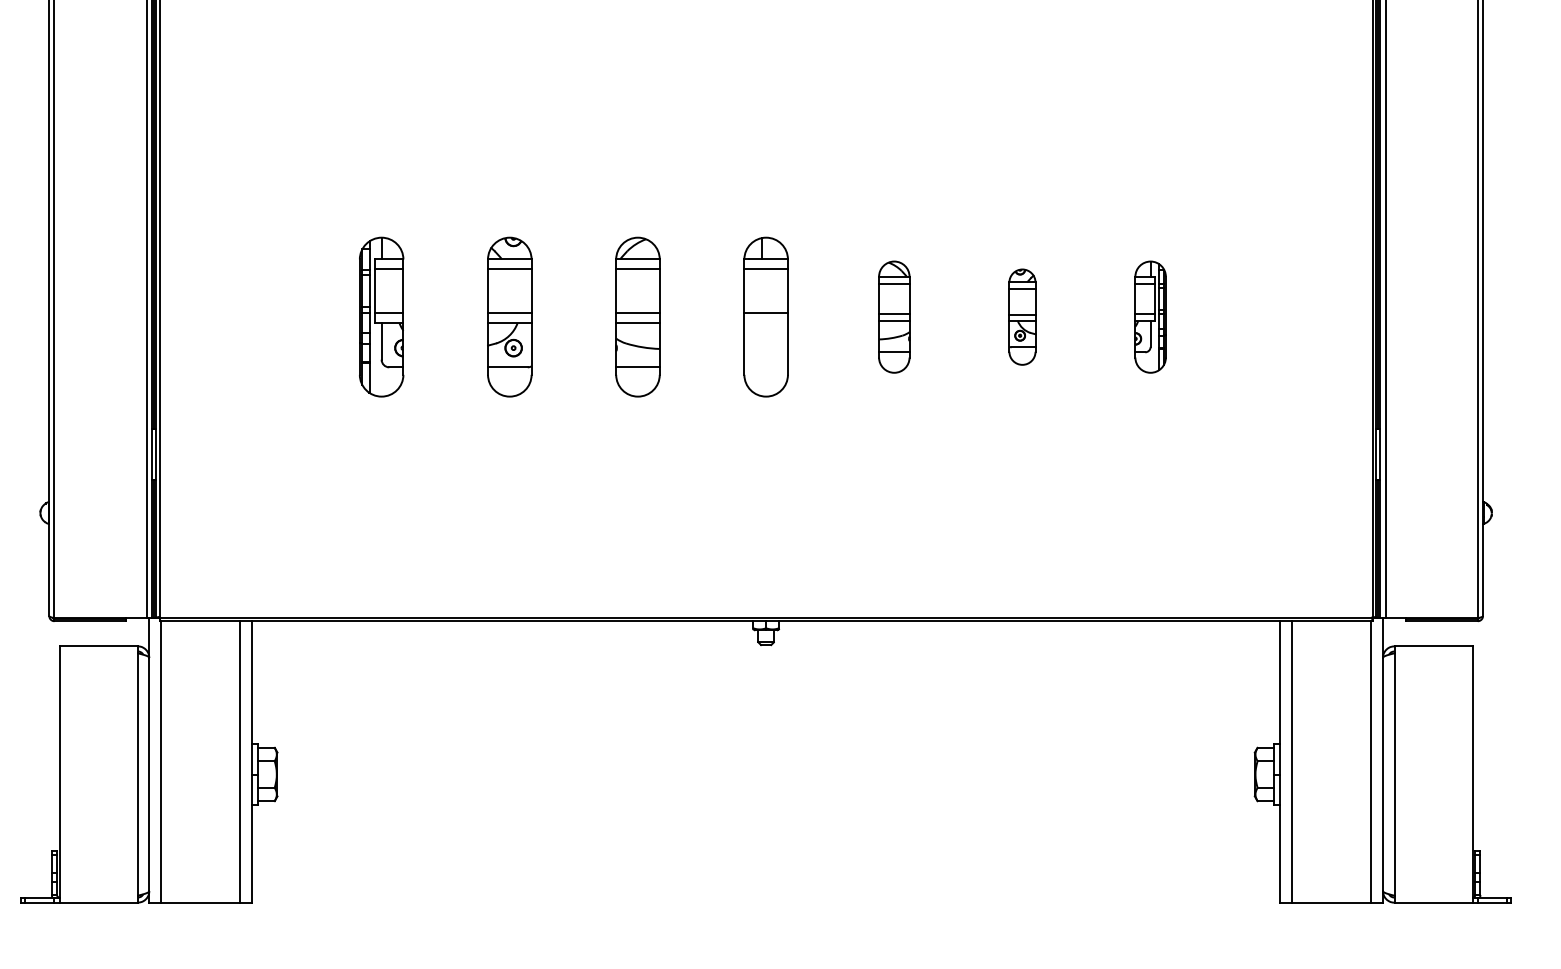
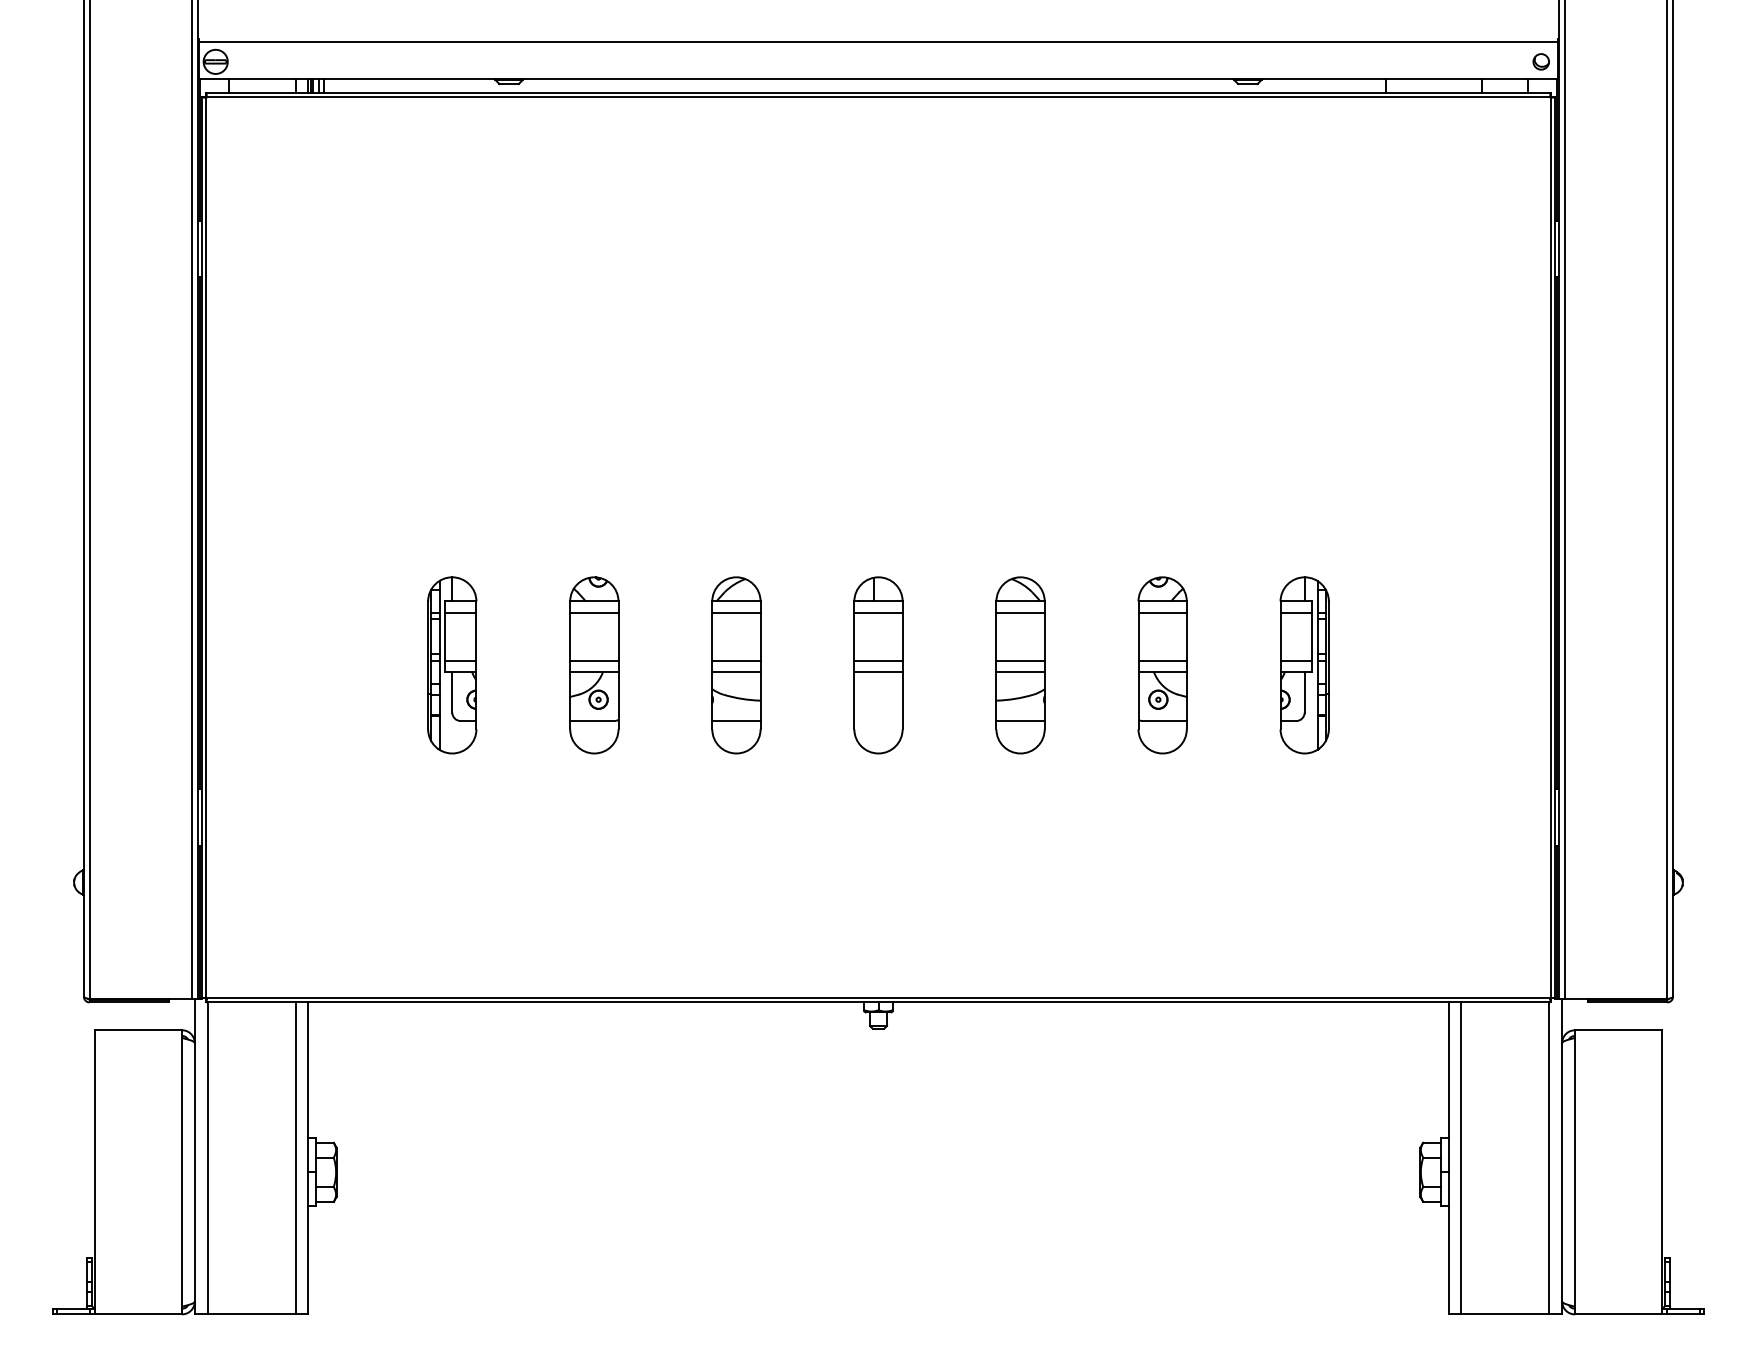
part: (894, 317) -> (1020, 665), size x1.43
part: (1022, 317) -> (1162, 665), size x1.67
part: (1150, 317) -> (1304, 665), size x1.43
line: (766, 323) -> (878, 672), added

